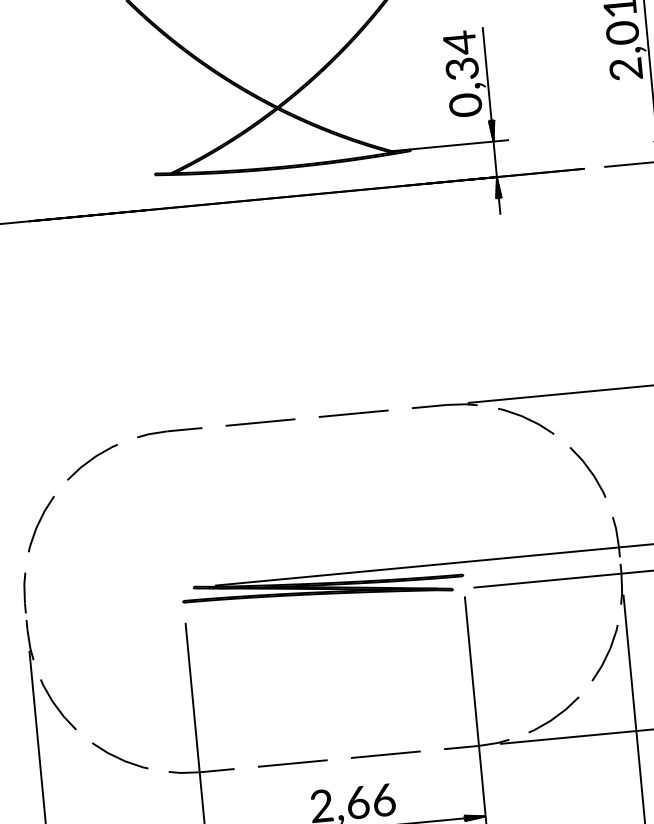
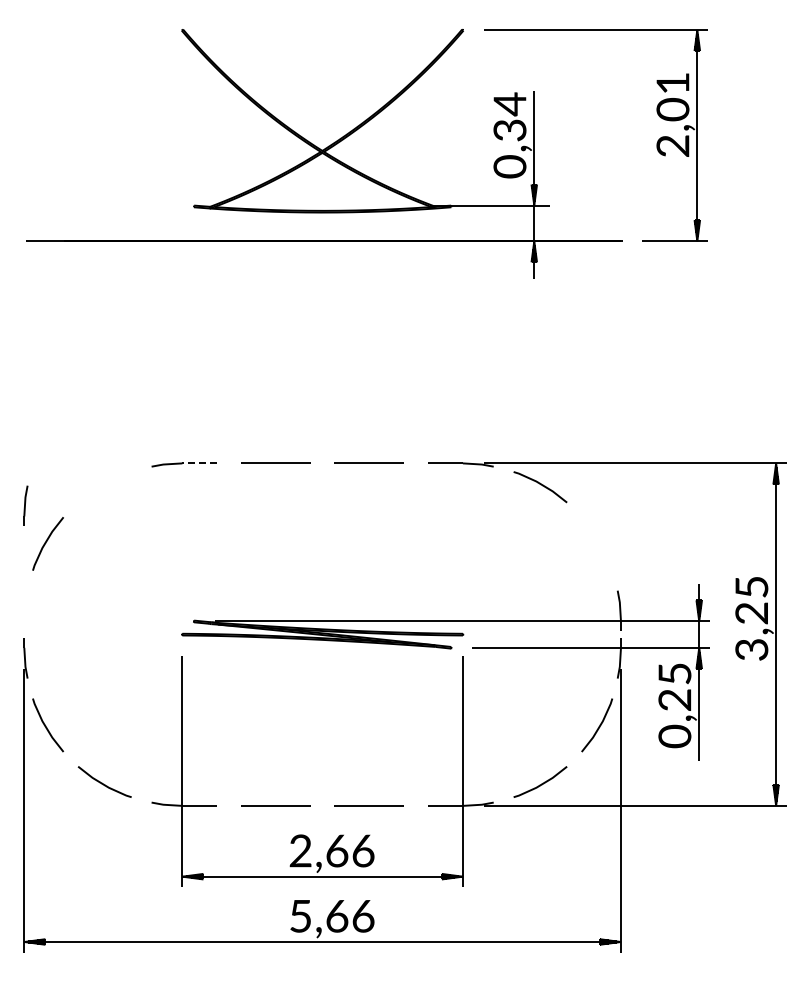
line: (184, 429) -> (199, 463), solid -> dashed
line: (92, 460) -> (104, 485), removed
line: (589, 470) -> (598, 542), removed
part: (25, 592) -> (25, 505), moved

